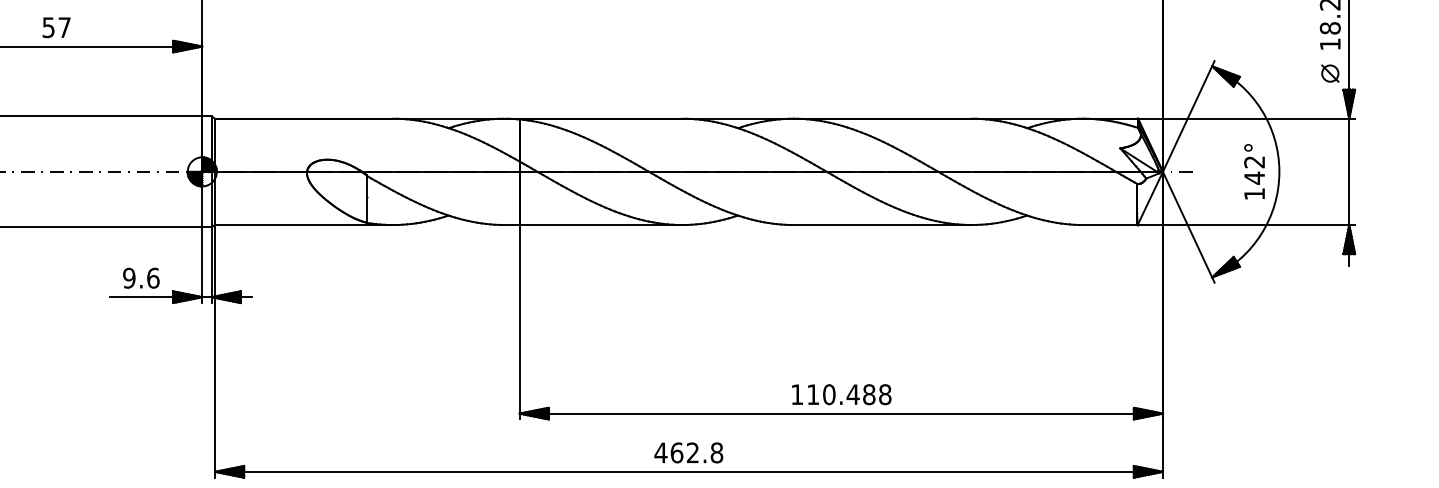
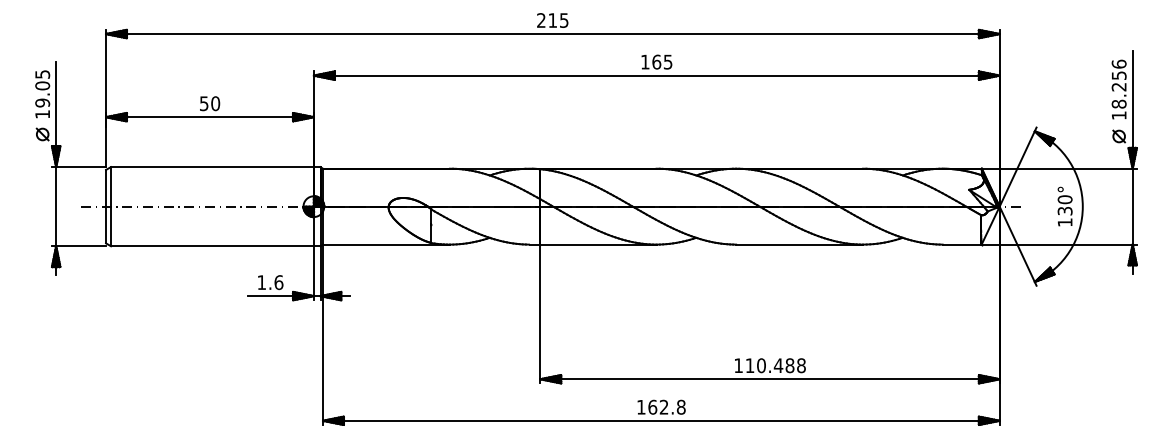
text: (64, 27) -> (215, 103), 57 -> 50
text: (1253, 170) -> (1064, 205), 142° -> 130°
text: (128, 278) -> (261, 282), 9.6 -> 1.6
text: (659, 453) -> (640, 407), 462.8 -> 162.8

